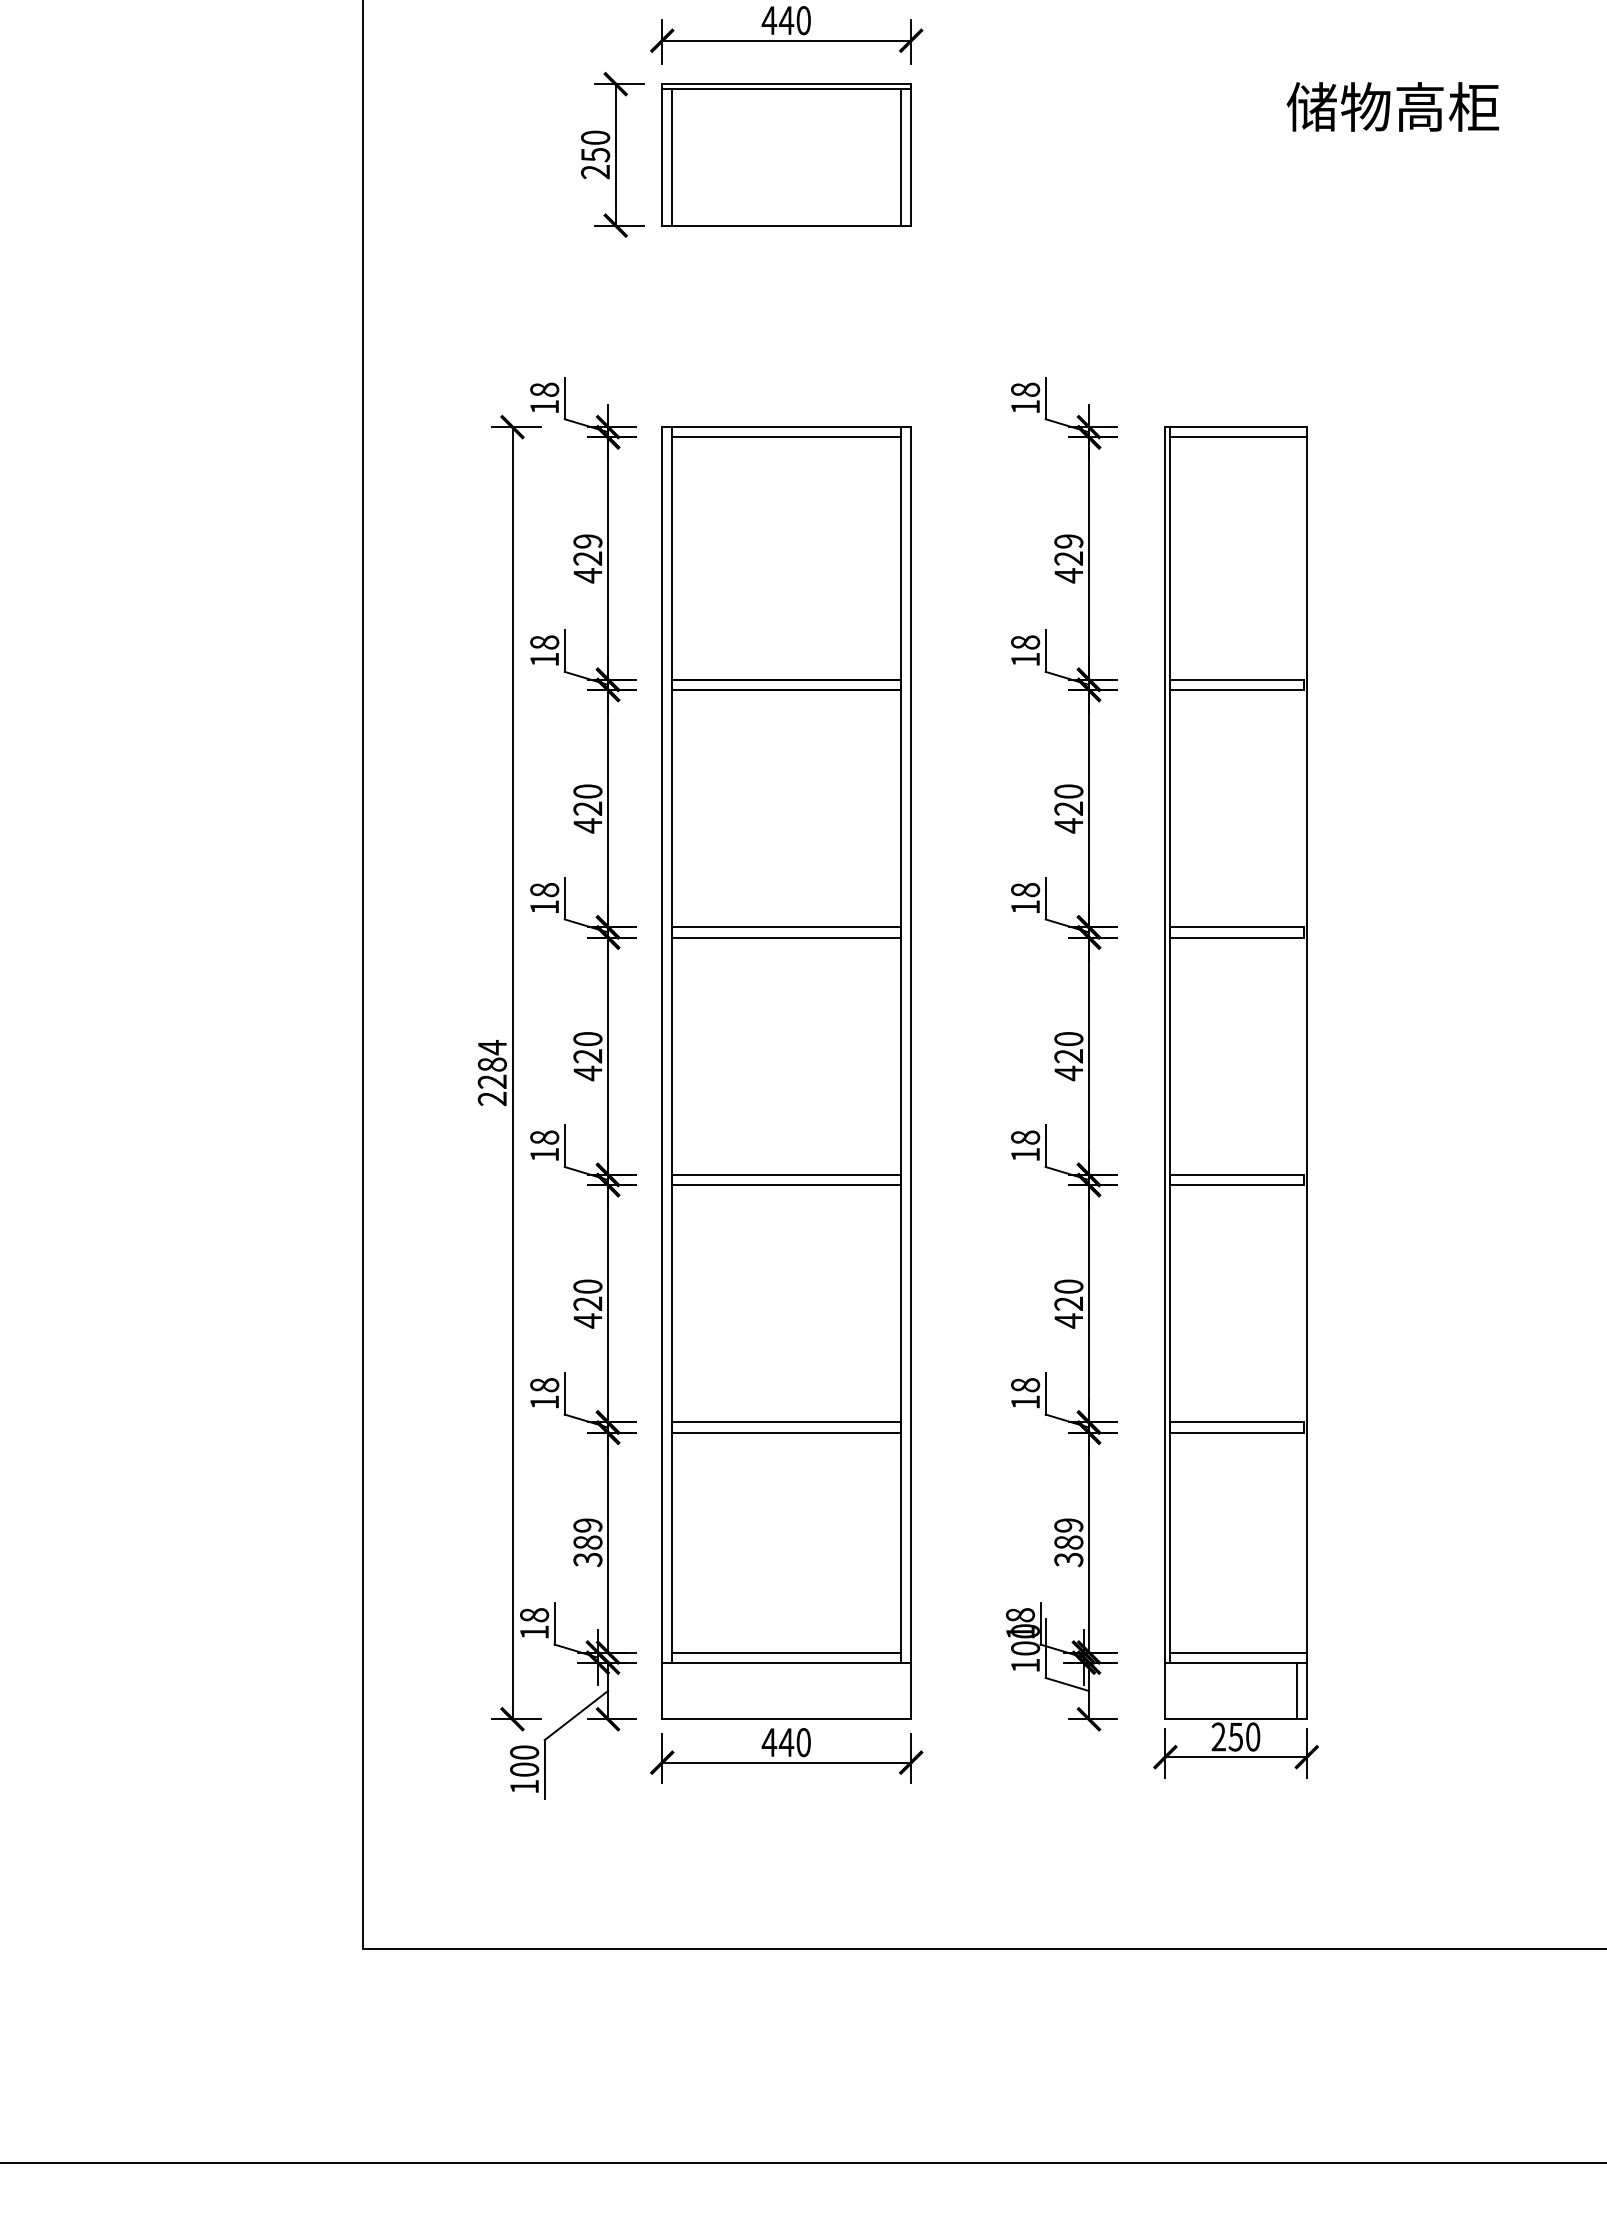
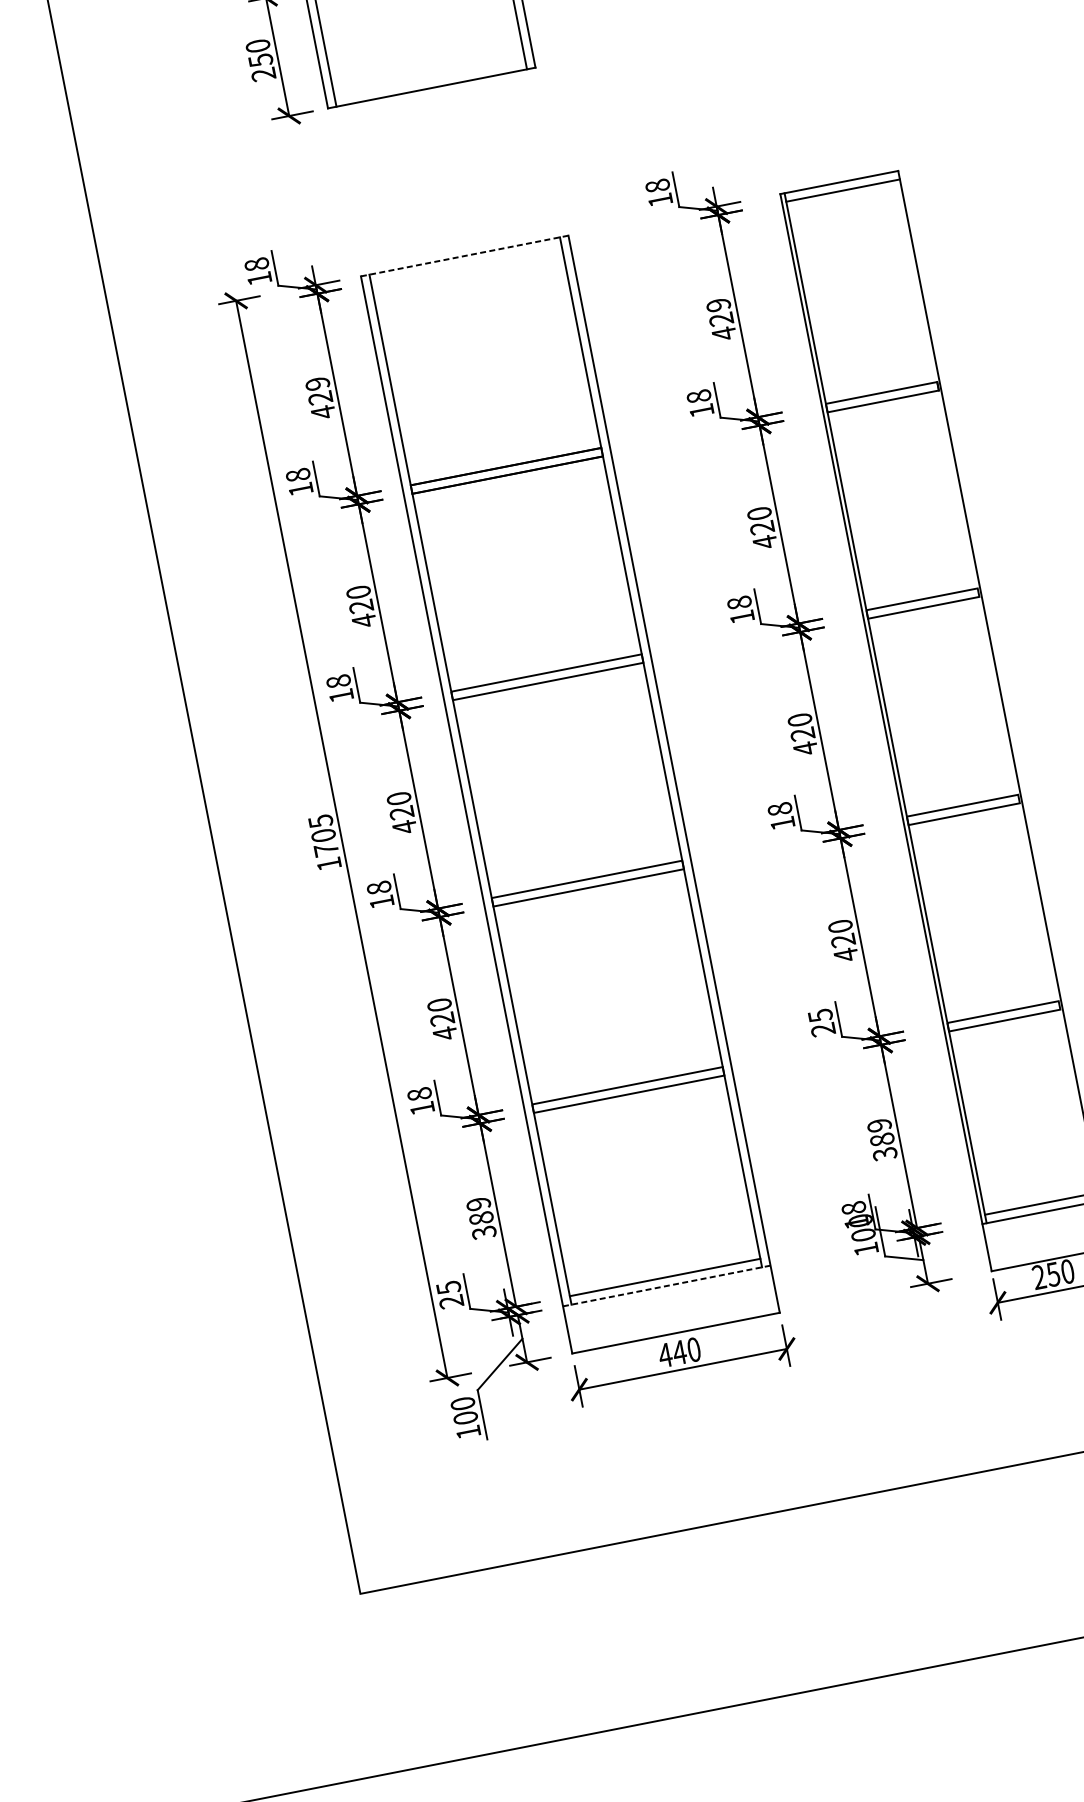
line: (787, 427) -> (465, 256), solid -> dashed
line: (786, 437) -> (466, 264), removed
text: (491, 1072) -> (324, 842), 2284 -> 1705
text: (1025, 1393) -> (821, 1022), 18 -> 25
text: (533, 1623) -> (449, 1294), 18 -> 25
line: (787, 1662) -> (667, 1285), solid -> dashed

